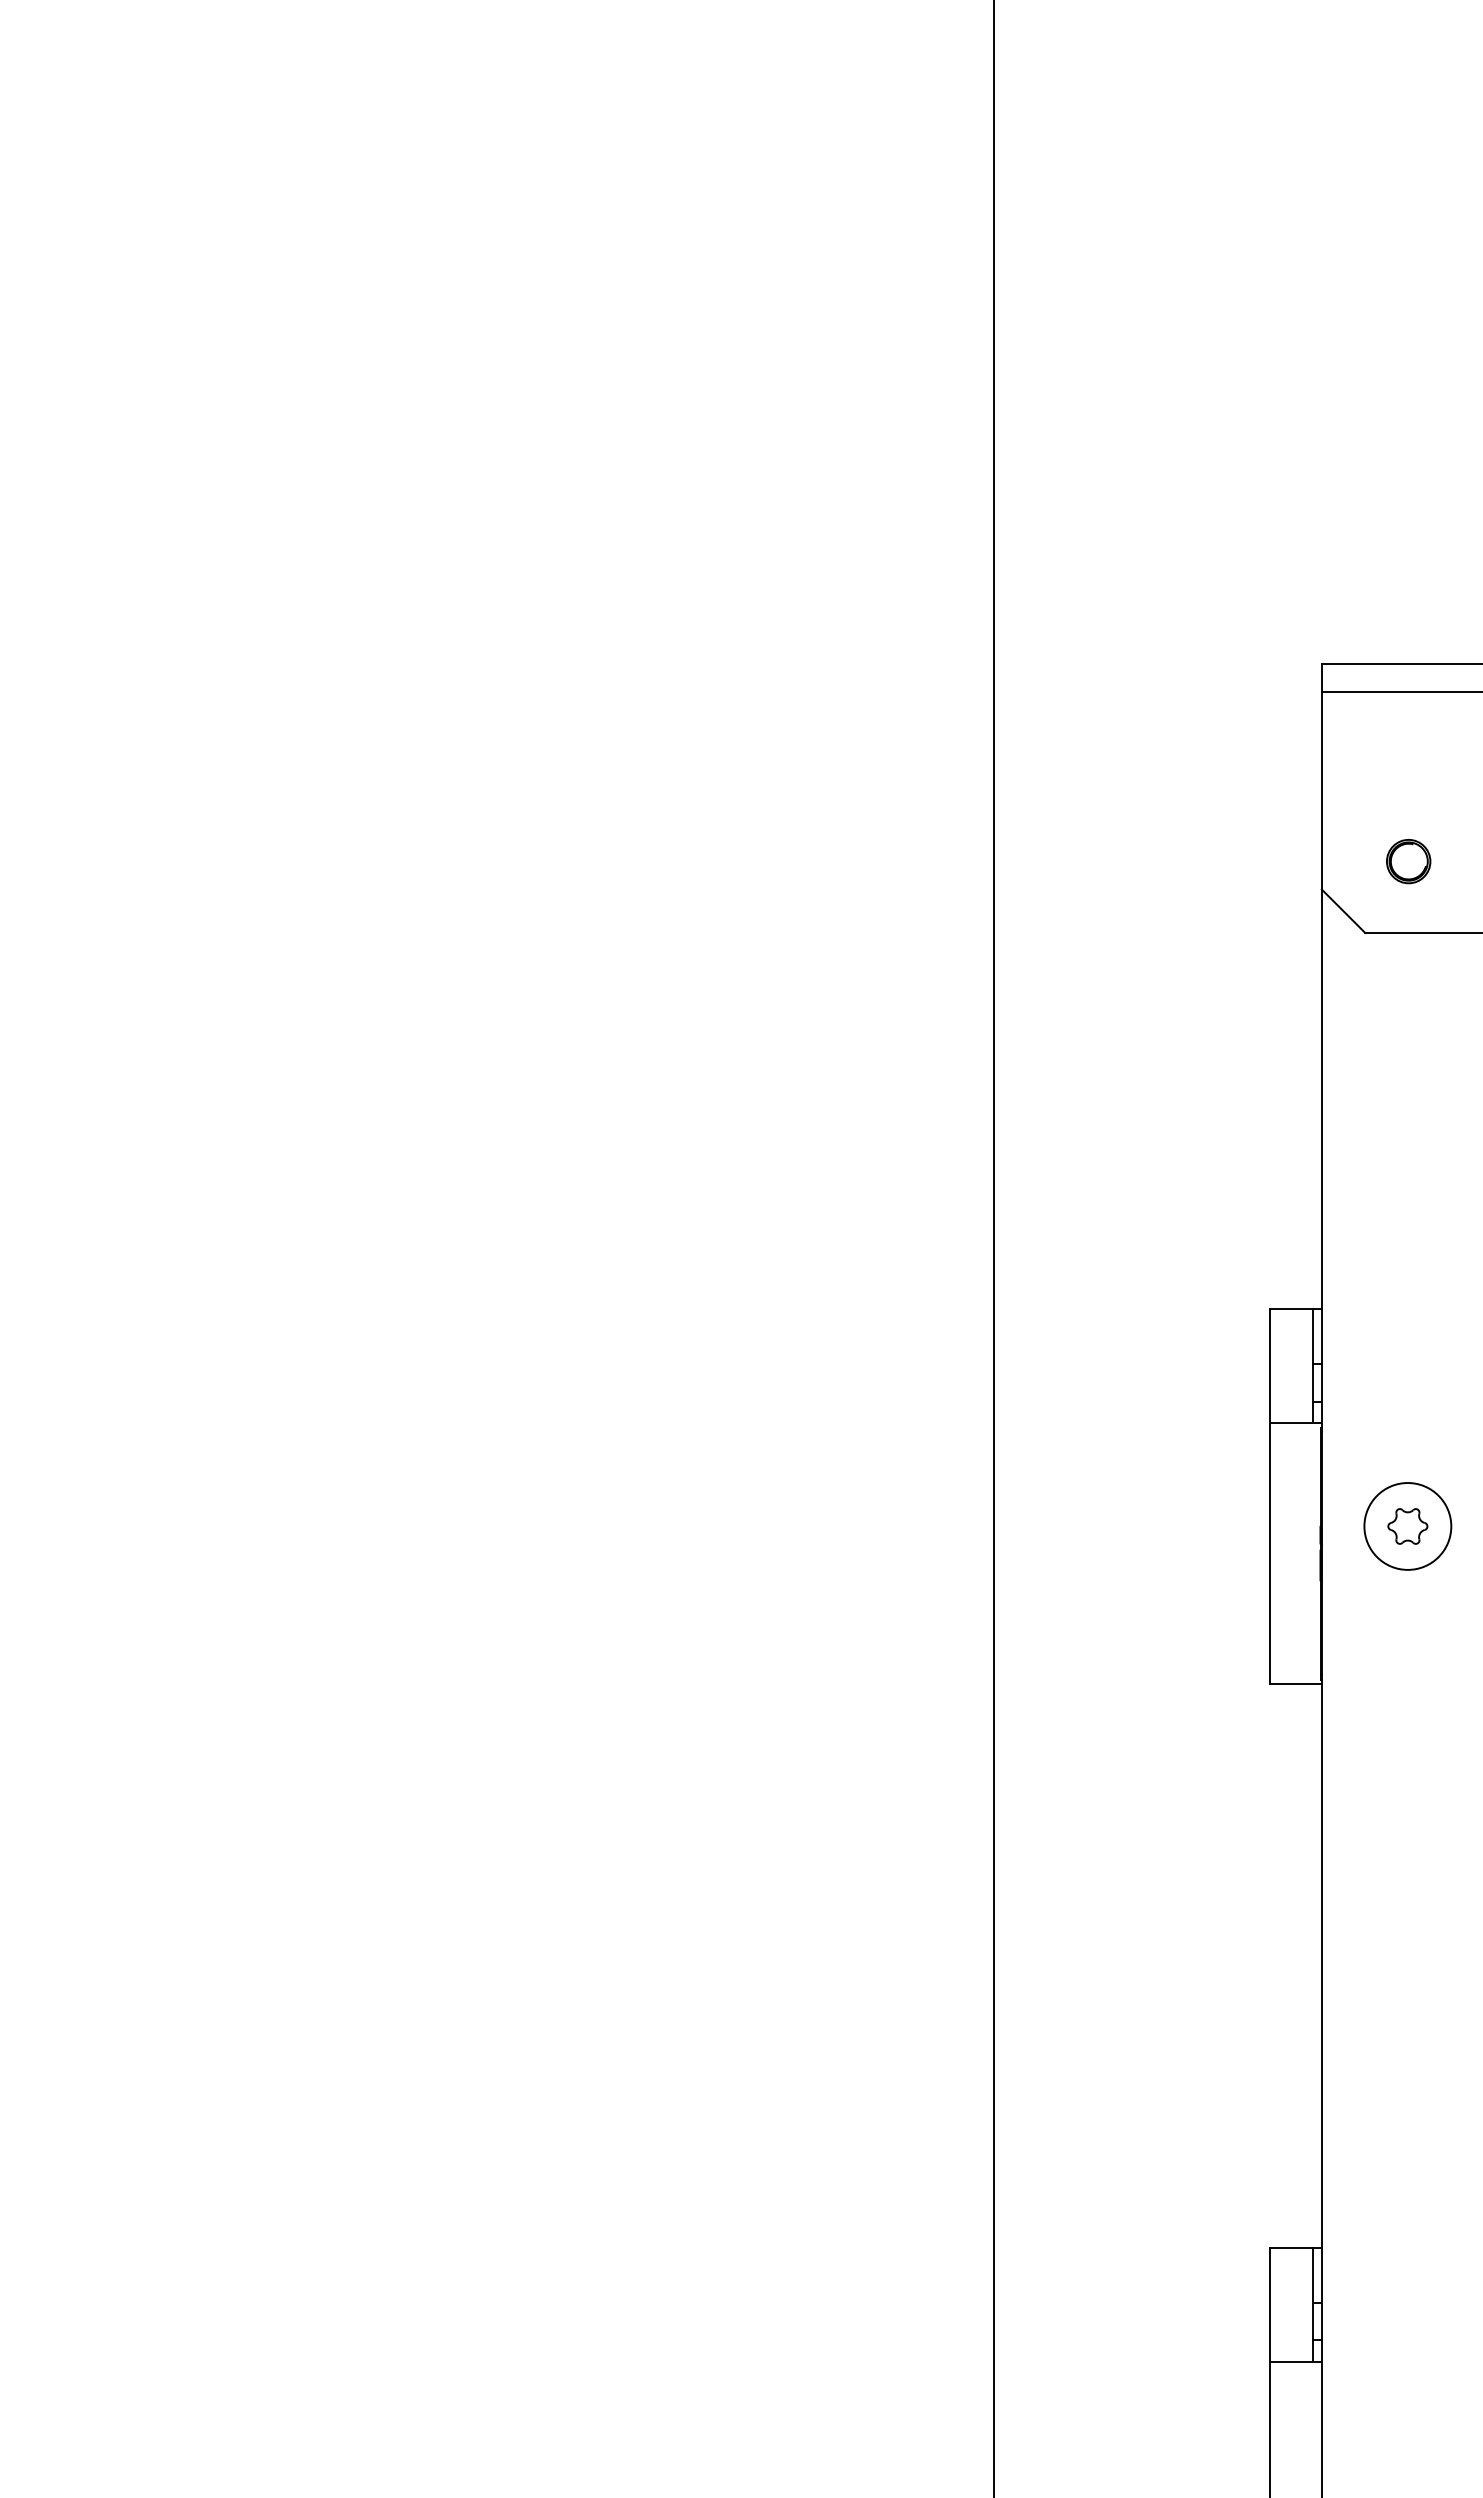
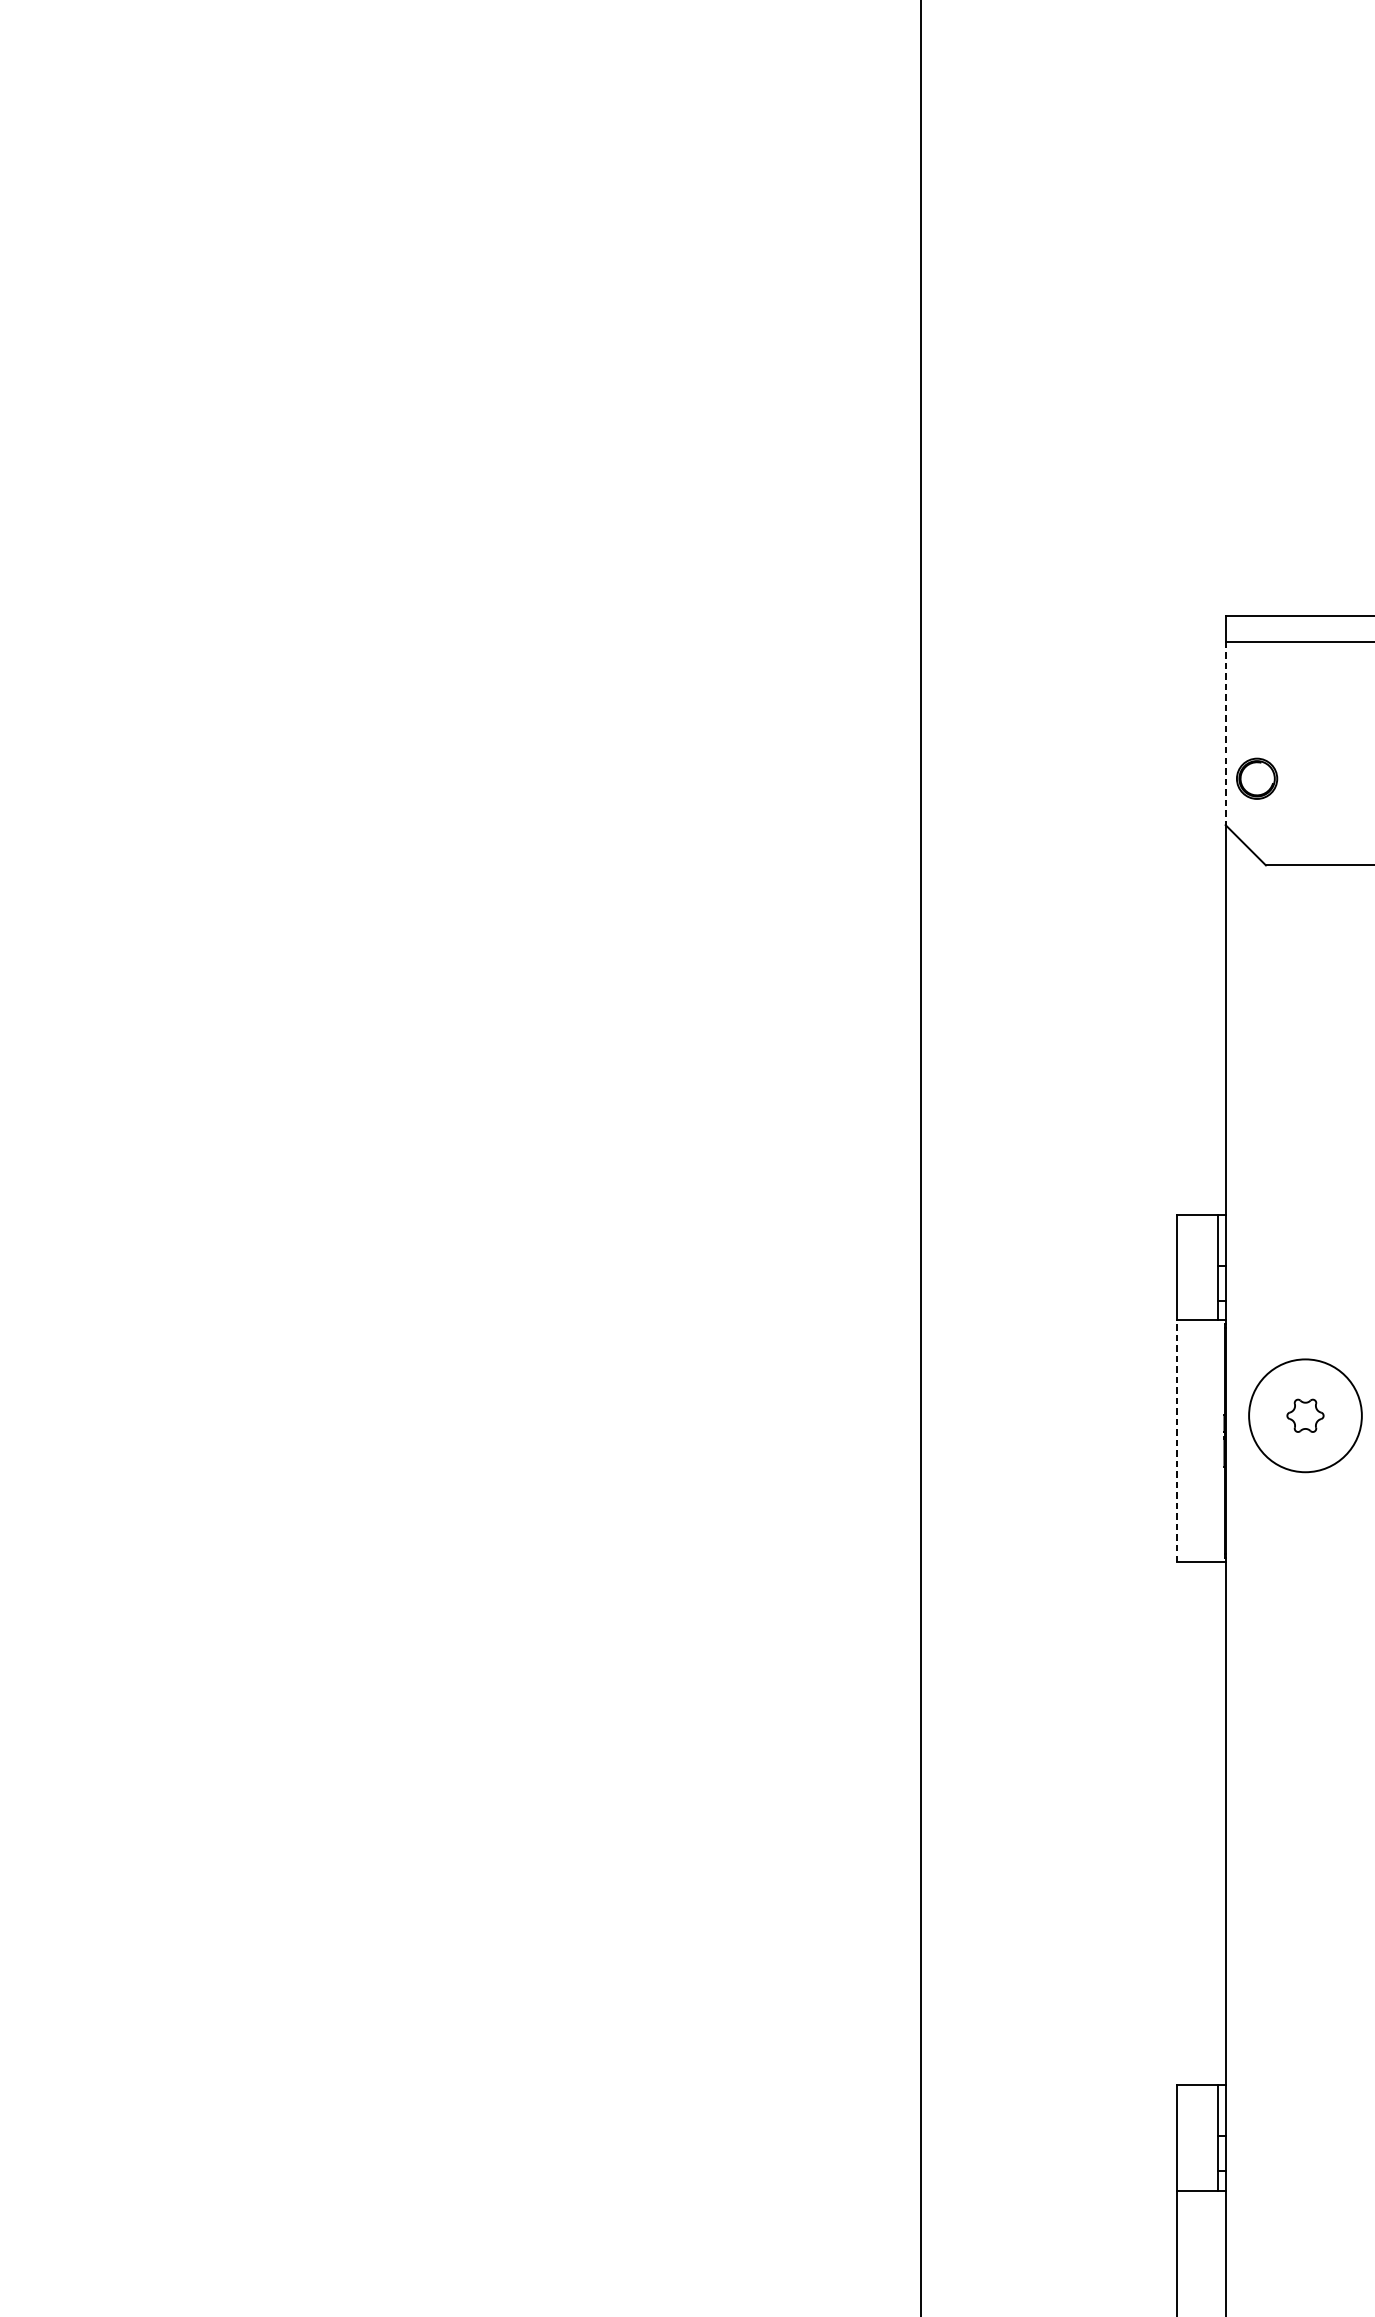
line: (1321, 790) -> (1225, 733), solid -> dashed
part: (1408, 861) -> (1256, 778), moved
circle: (1407, 1526) -> (1305, 1415), size x1.4
line: (1269, 1553) -> (1177, 1440), solid -> dashed

